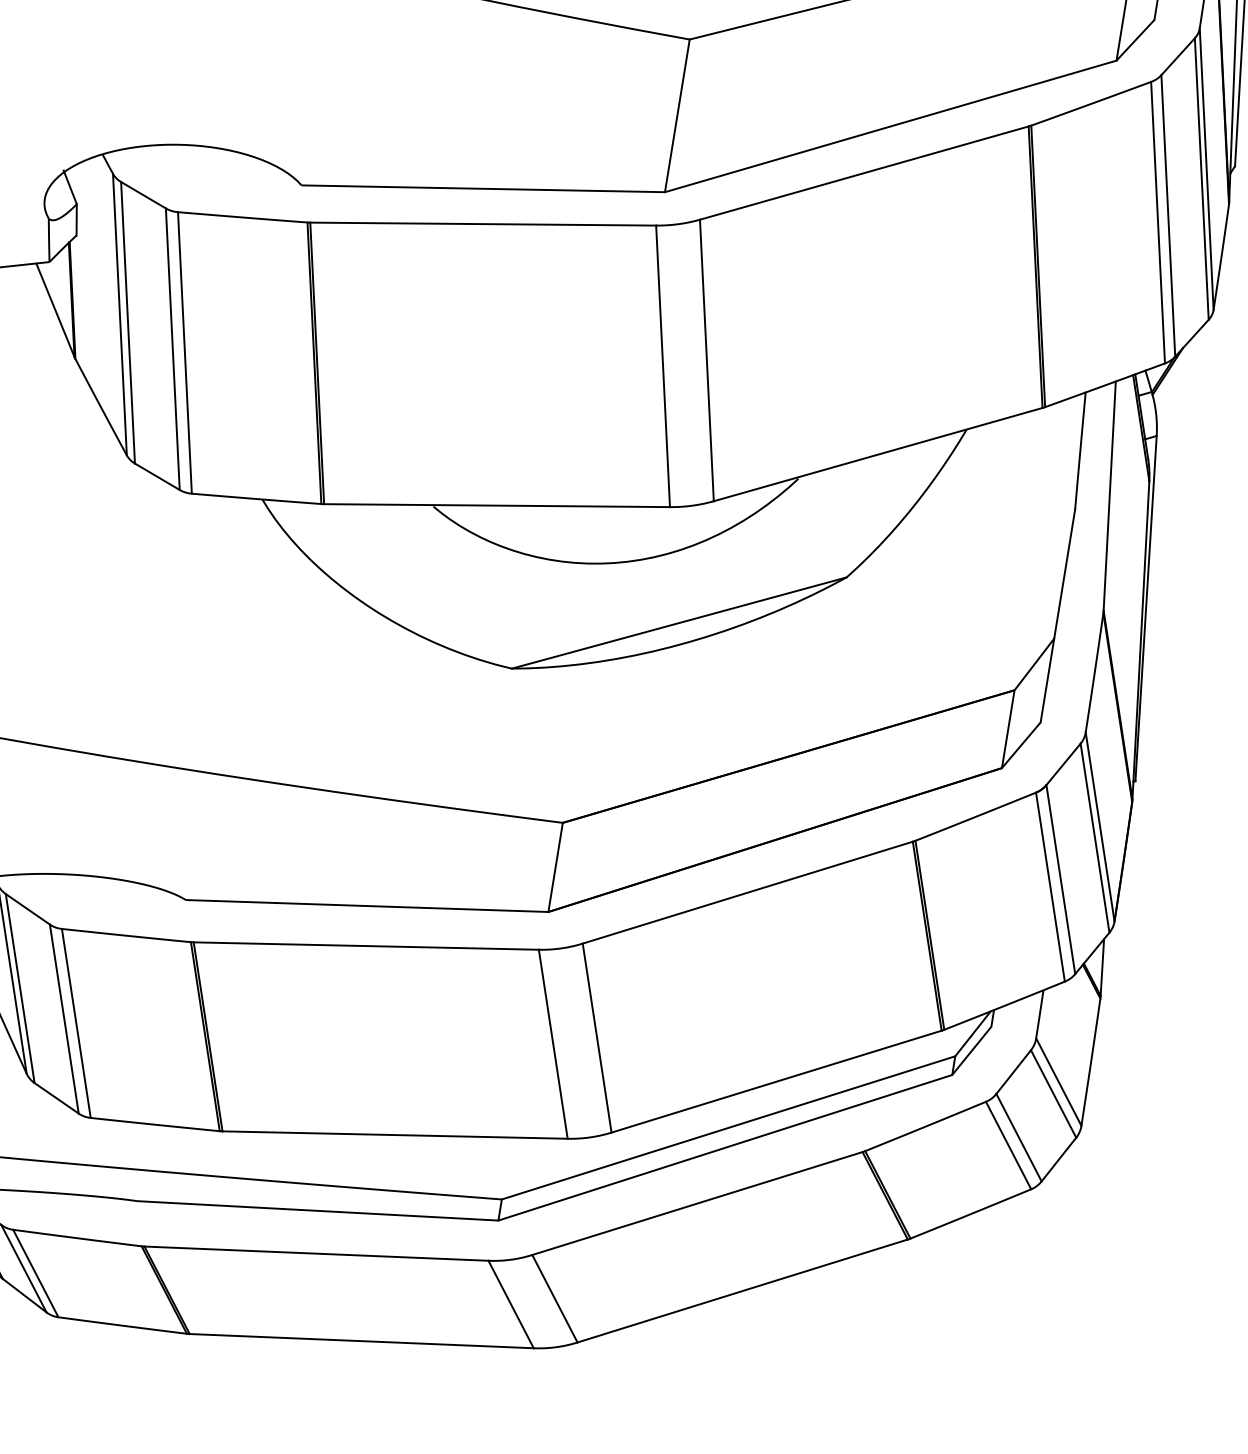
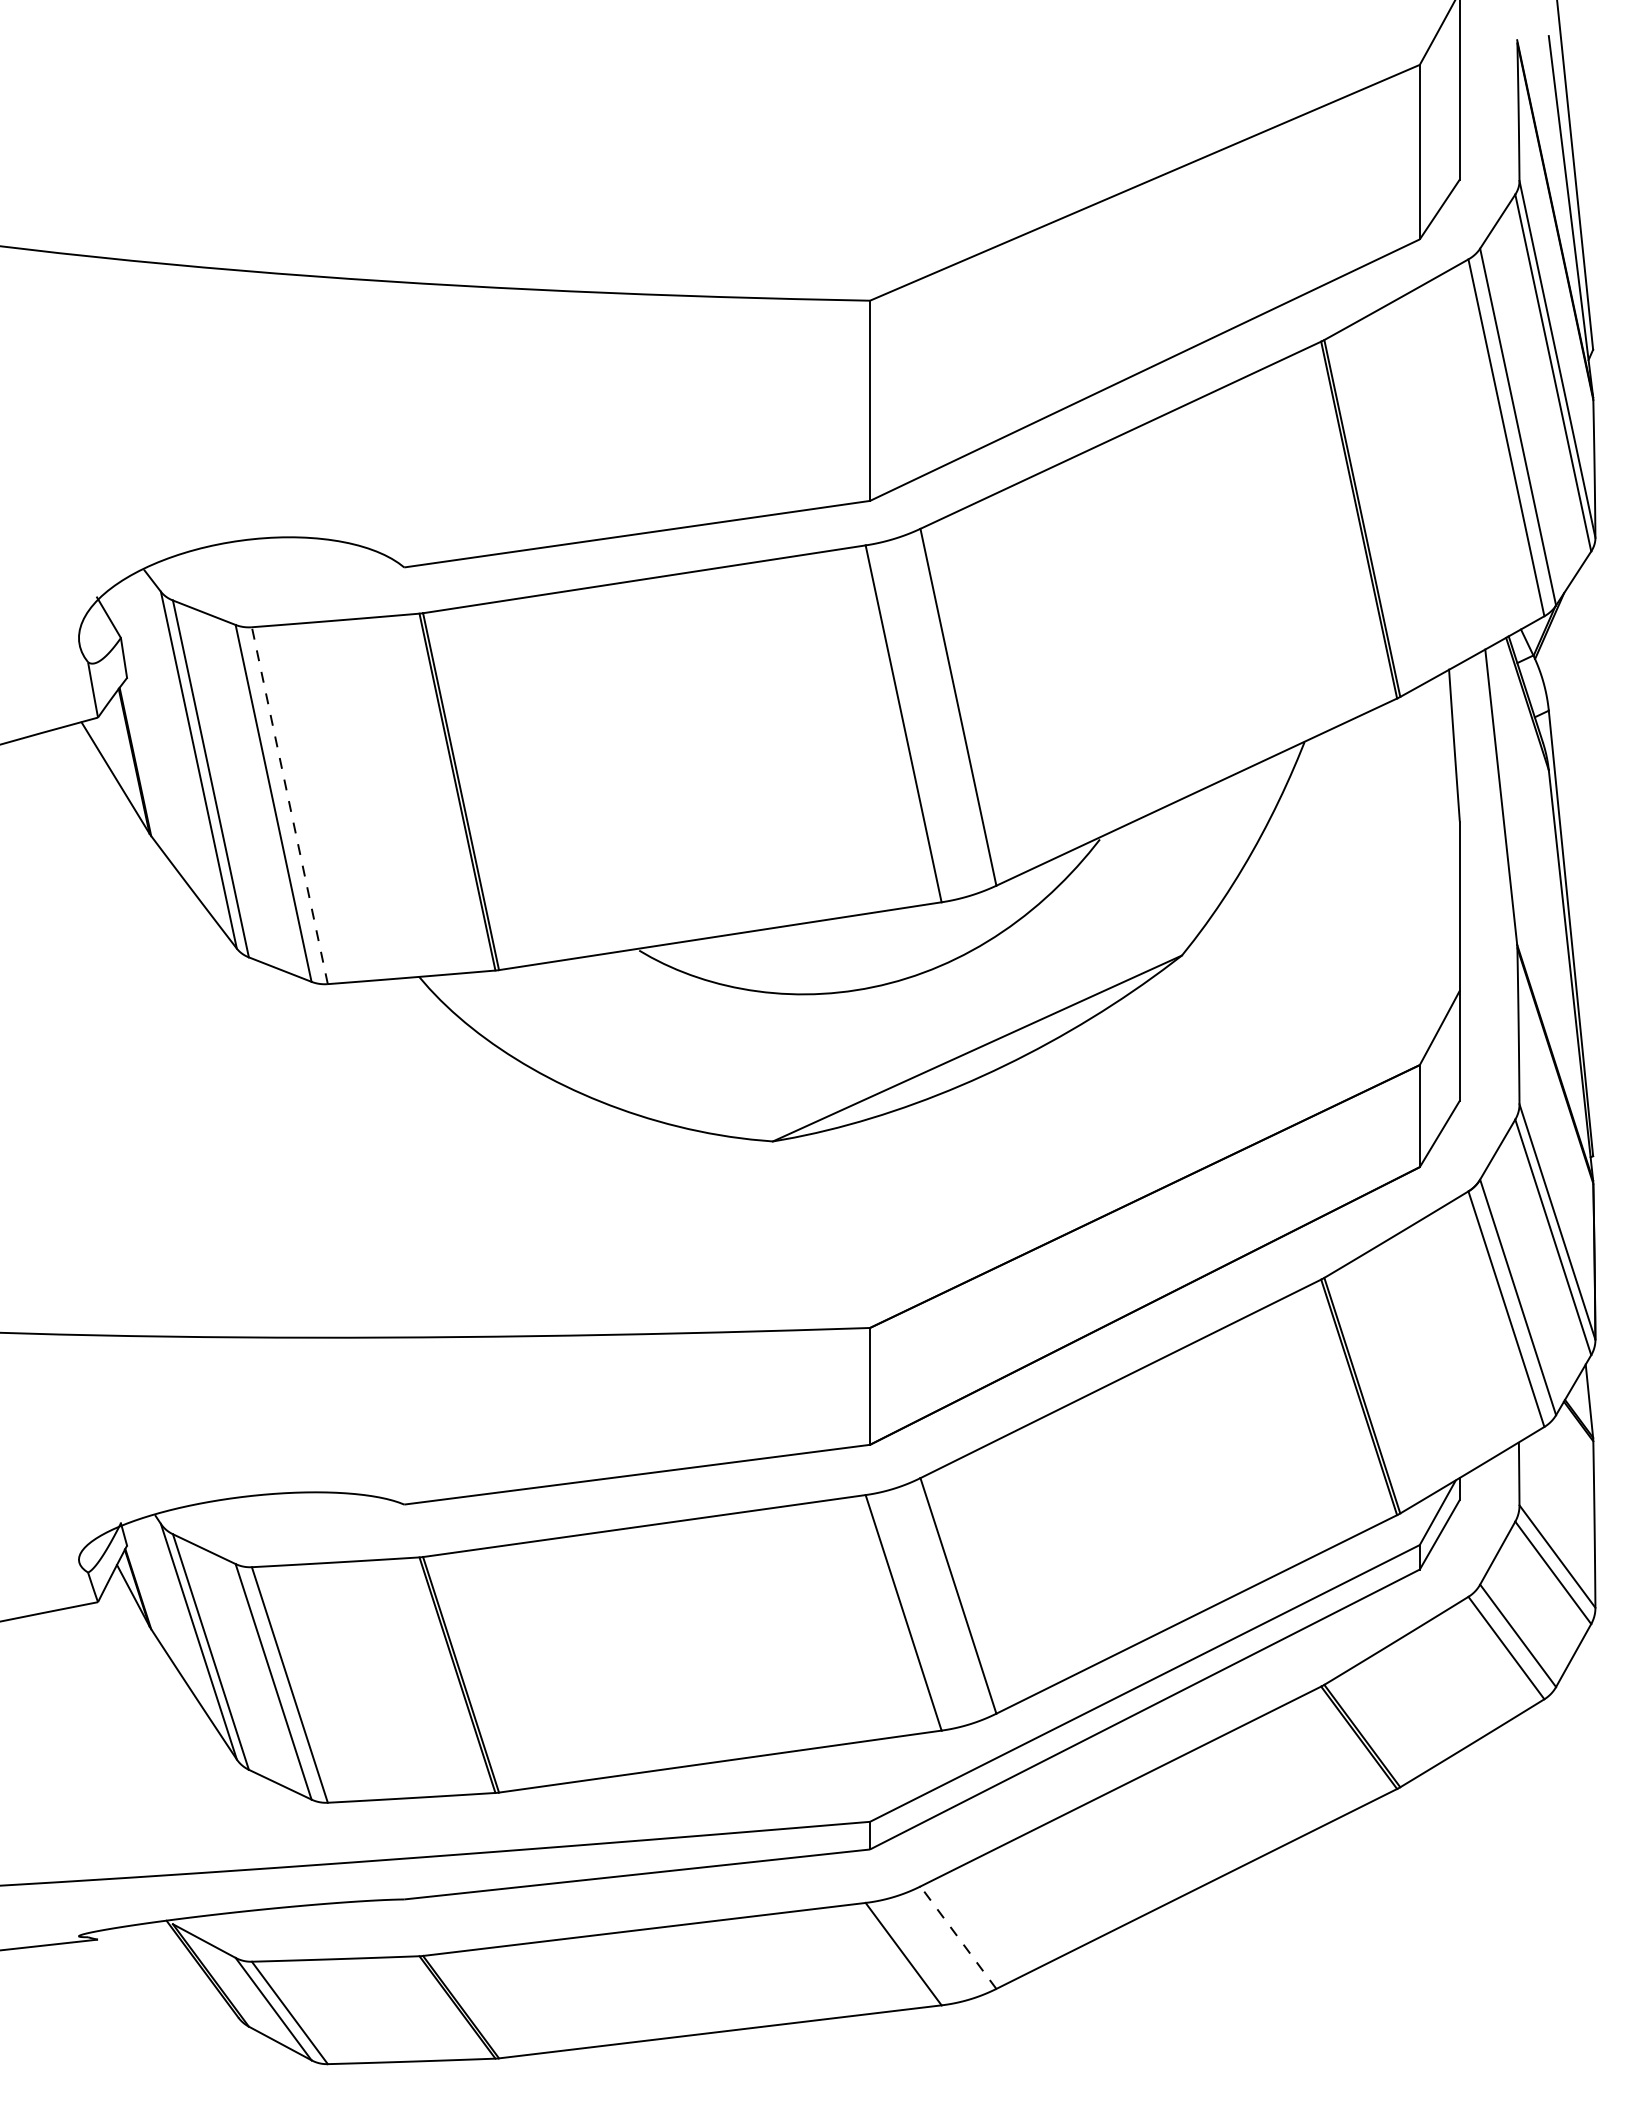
line: (184, 352) -> (289, 805), solid -> dashed
line: (555, 1298) -> (958, 1937), solid -> dashed

